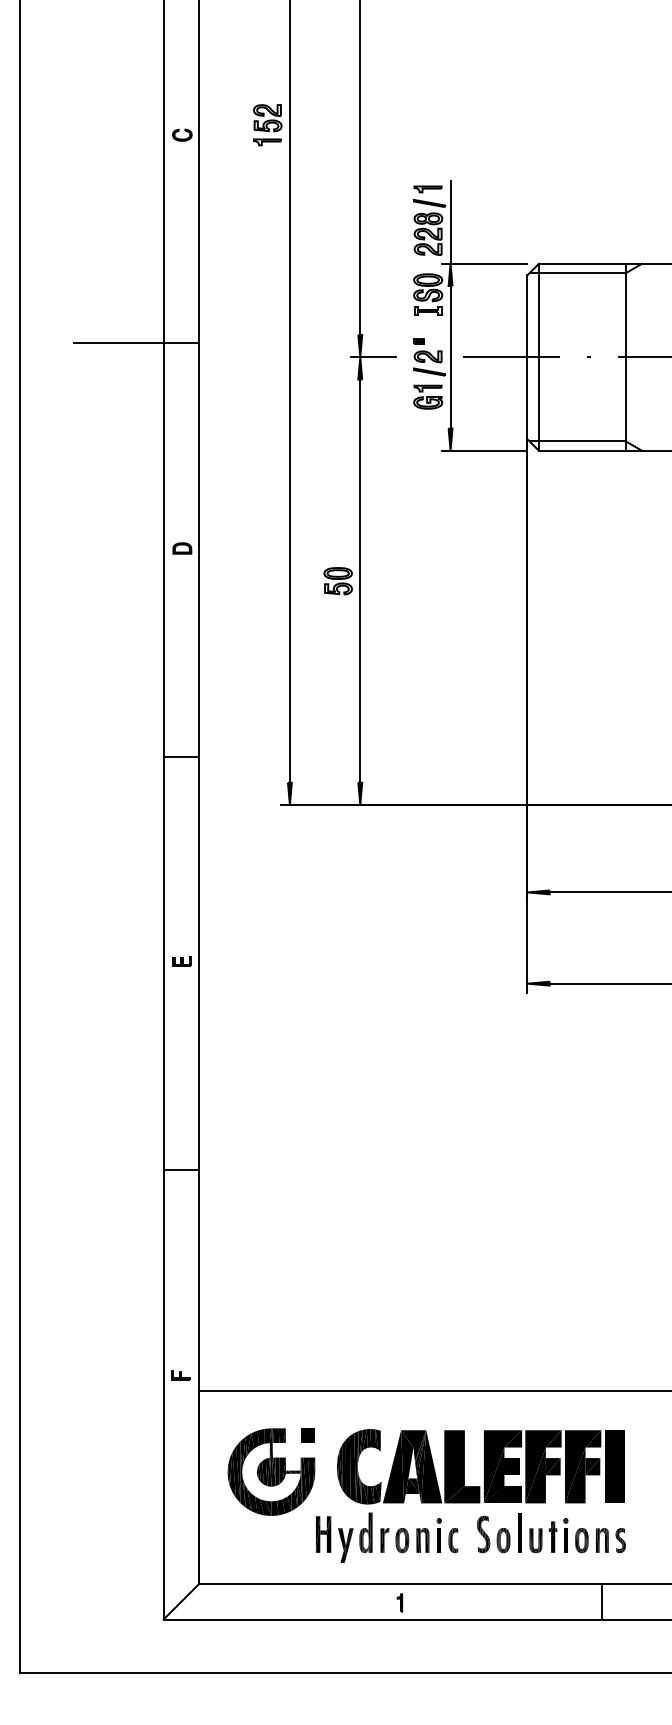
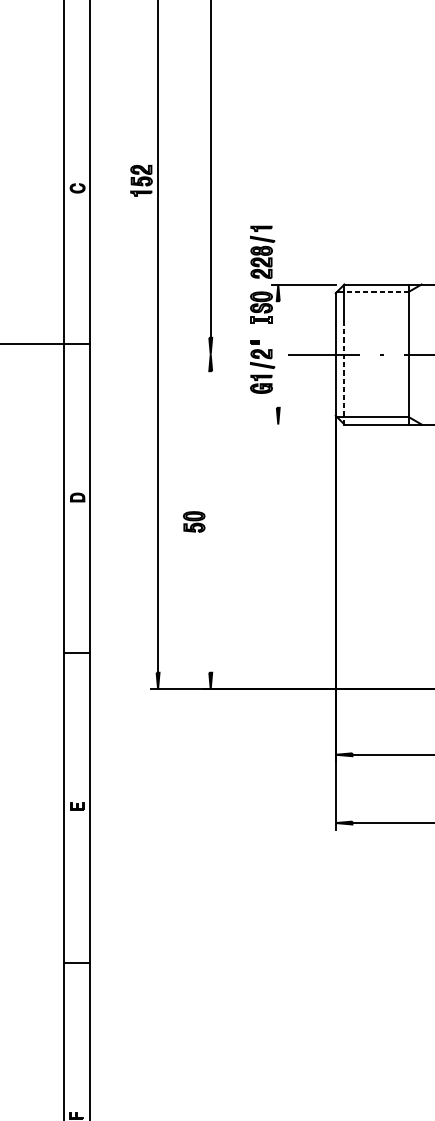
line: (450, 222) -> (278, 253), removed
line: (581, 273) -> (376, 291), solid -> dashed
line: (373, 357) -> (220, 354), removed
line: (450, 357) -> (278, 354), removed
line: (539, 382) -> (344, 373), solid -> dashed
line: (484, 450) -> (303, 424), removed
line: (360, 580) -> (210, 521), removed

